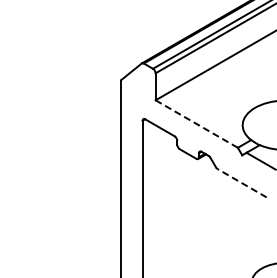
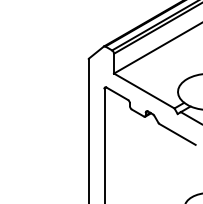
line: (196, 123) -> (144, 90), dashed -> solid
line: (241, 183) -> (177, 134), dashed -> solid

